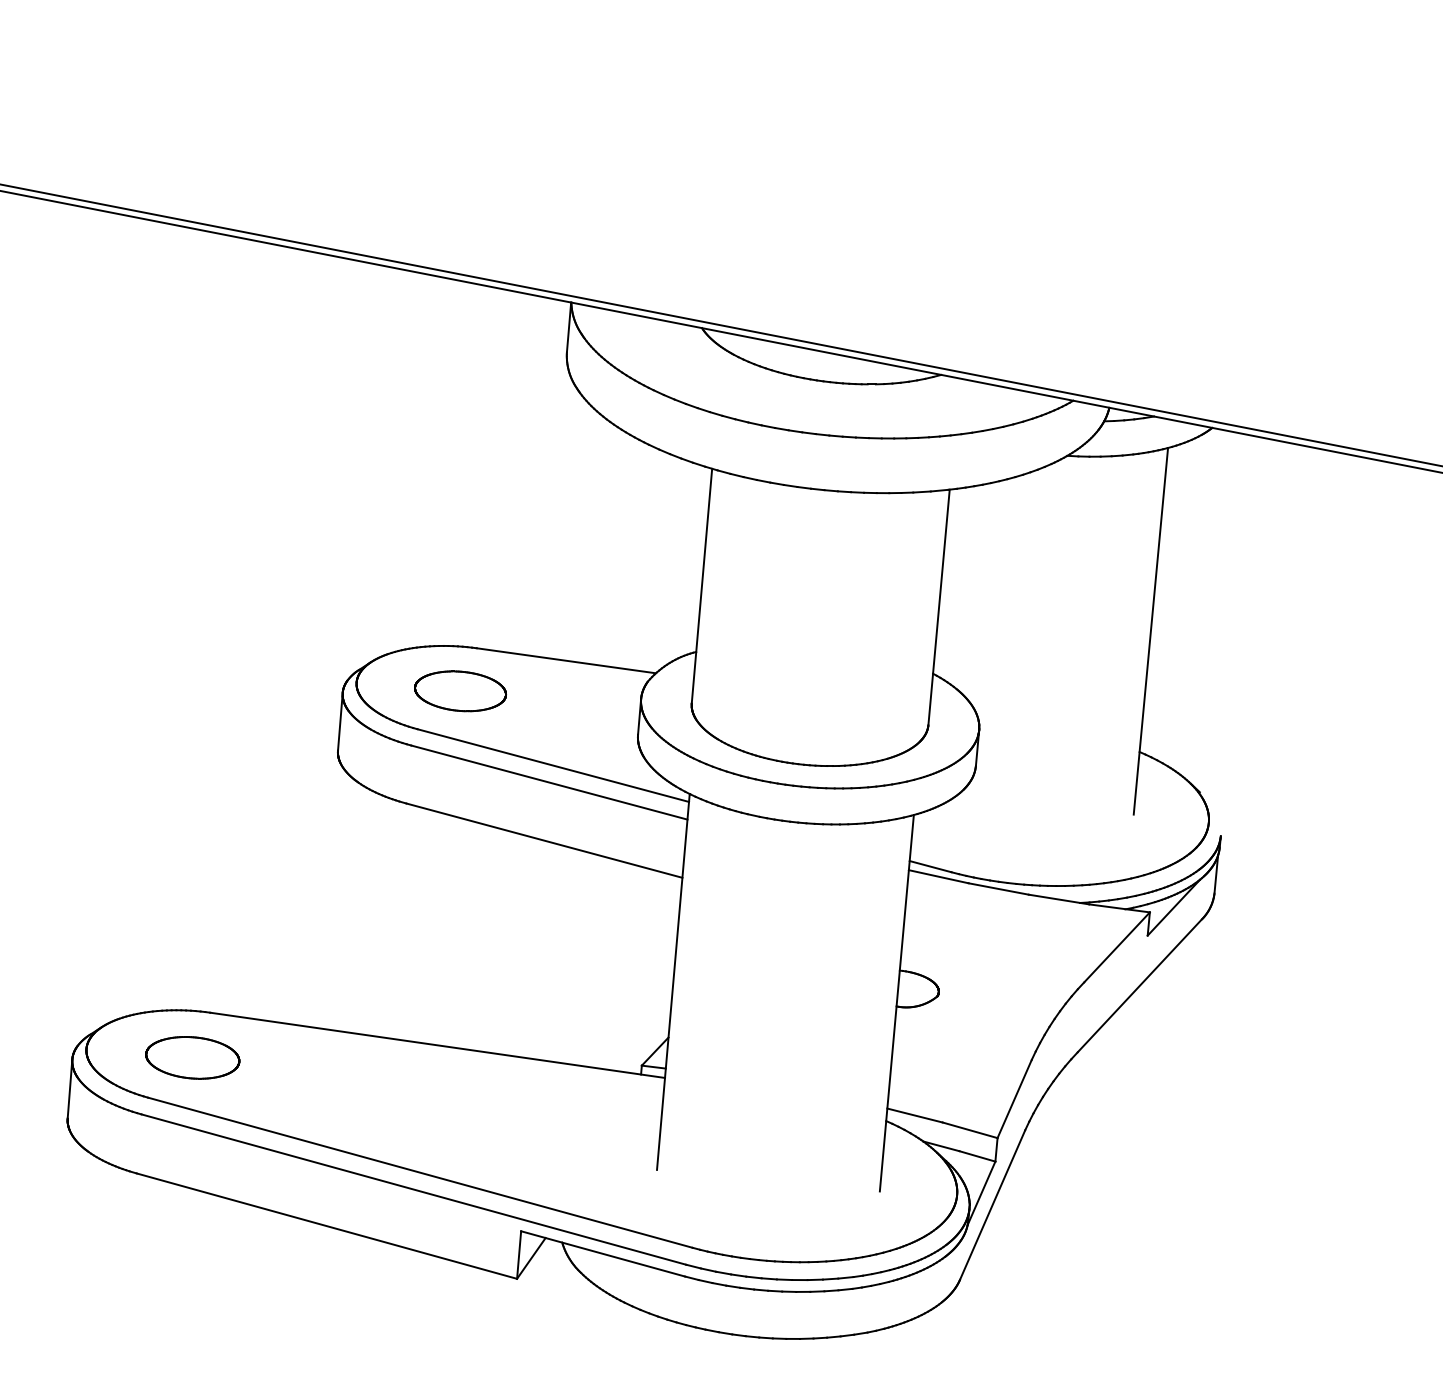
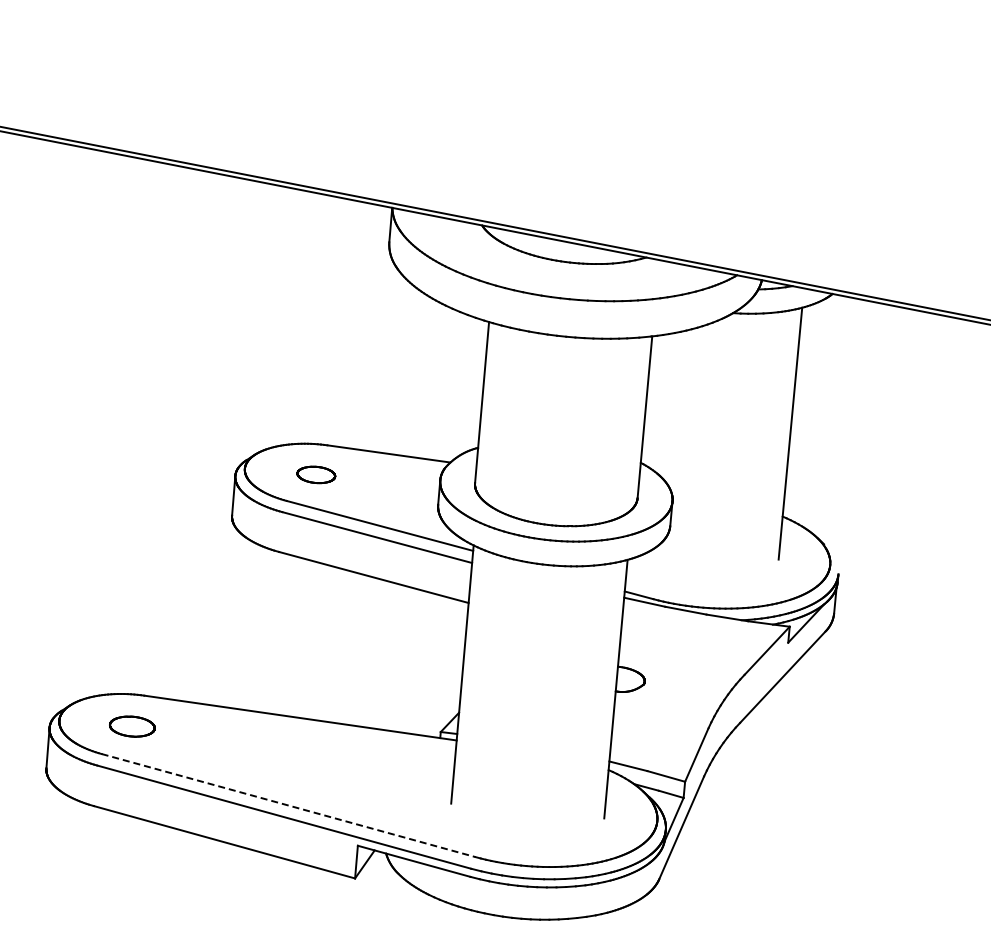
part: (460, 690) -> (316, 474), size x0.6
part: (193, 1057) -> (132, 726), size x0.7
line: (420, 1172) -> (288, 805), solid -> dashed

